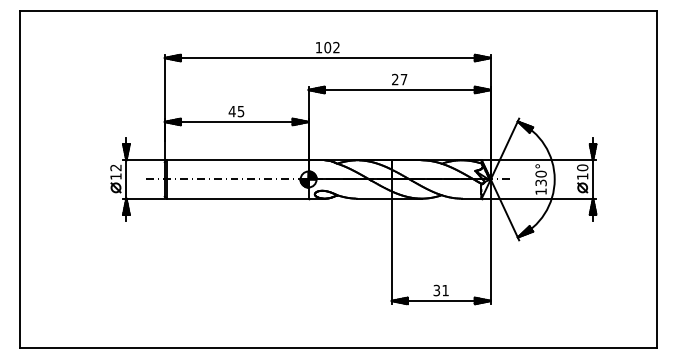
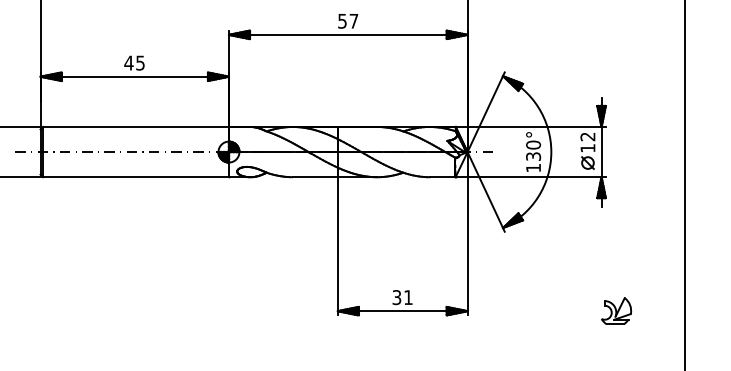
text: (395, 79) -> (342, 21), 27 -> 57
text: (582, 167) -> (587, 136), 10 -> 12
part: (604, 300) -> (616, 310), added

